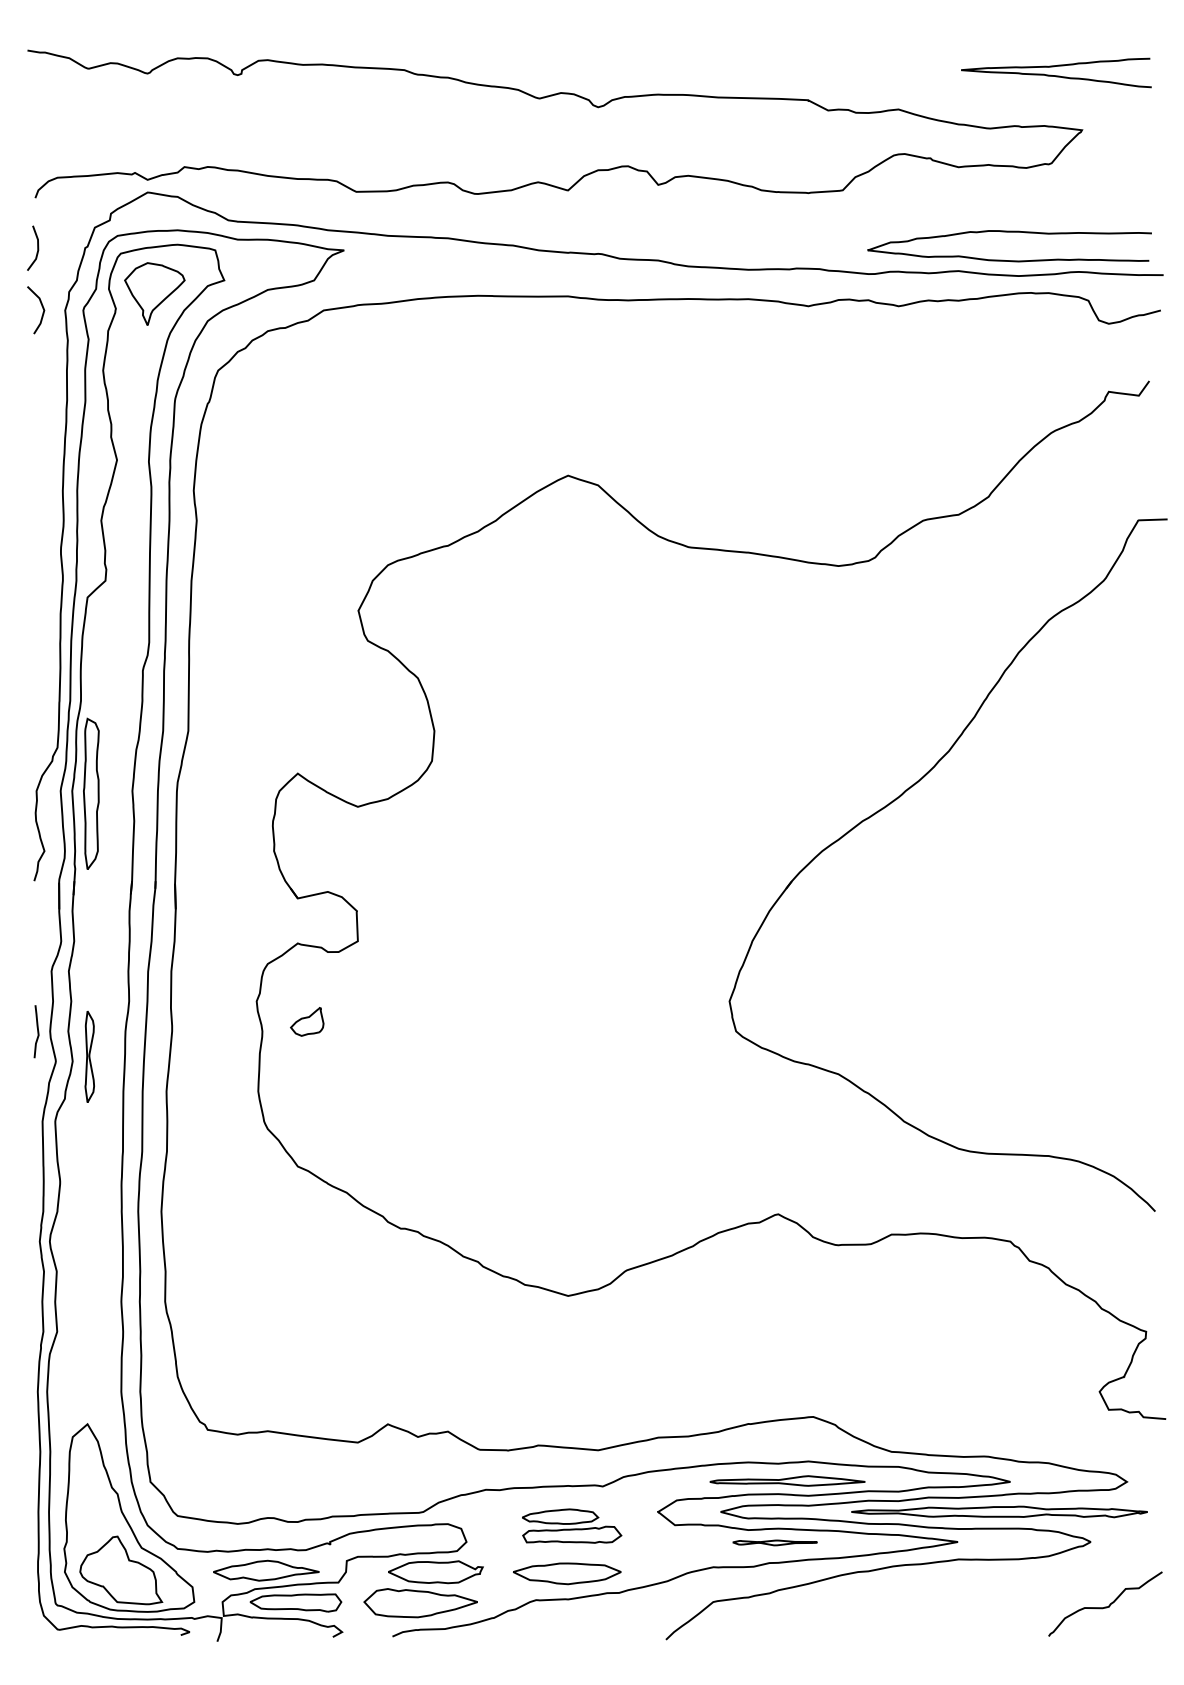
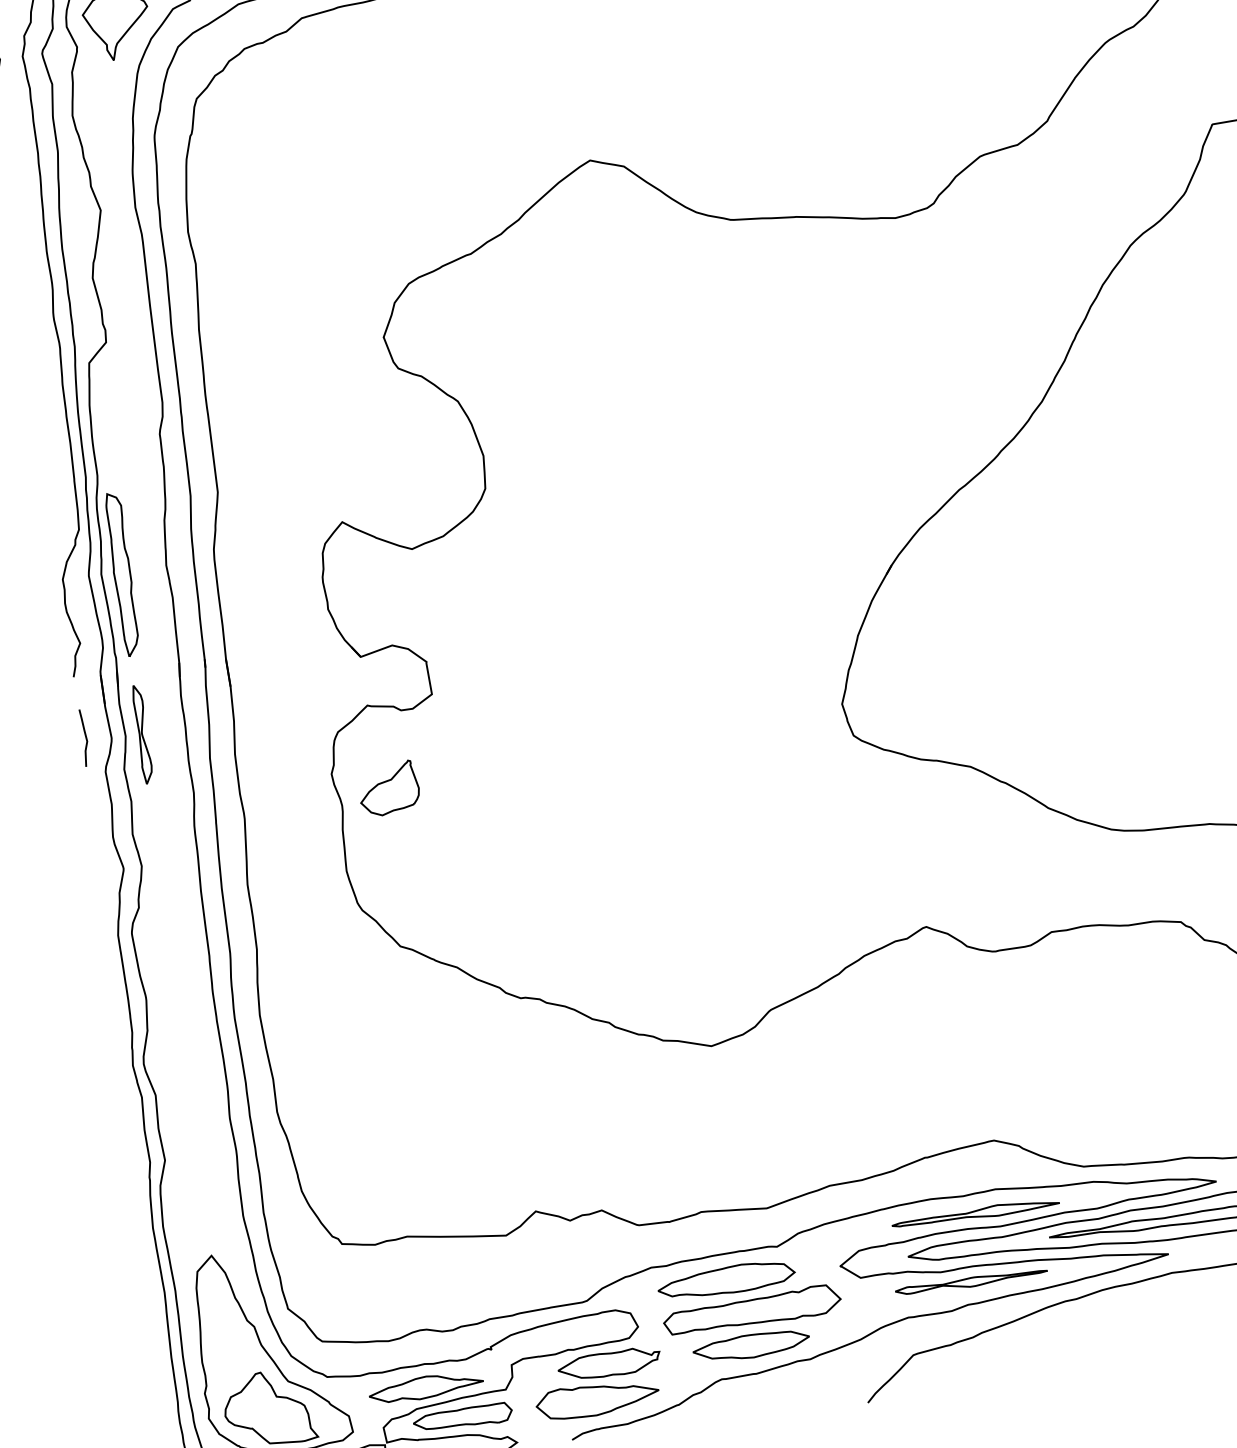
part: (307, 1021) -> (389, 788), size x1.67
curve: (37, 1031) -> (85, 737), moved
part: (89, 1056) -> (142, 734), moved
part: (571, 1525) -> (748, 1293), size x1.67
part: (774, 1542) -> (970, 1281), size x1.67

